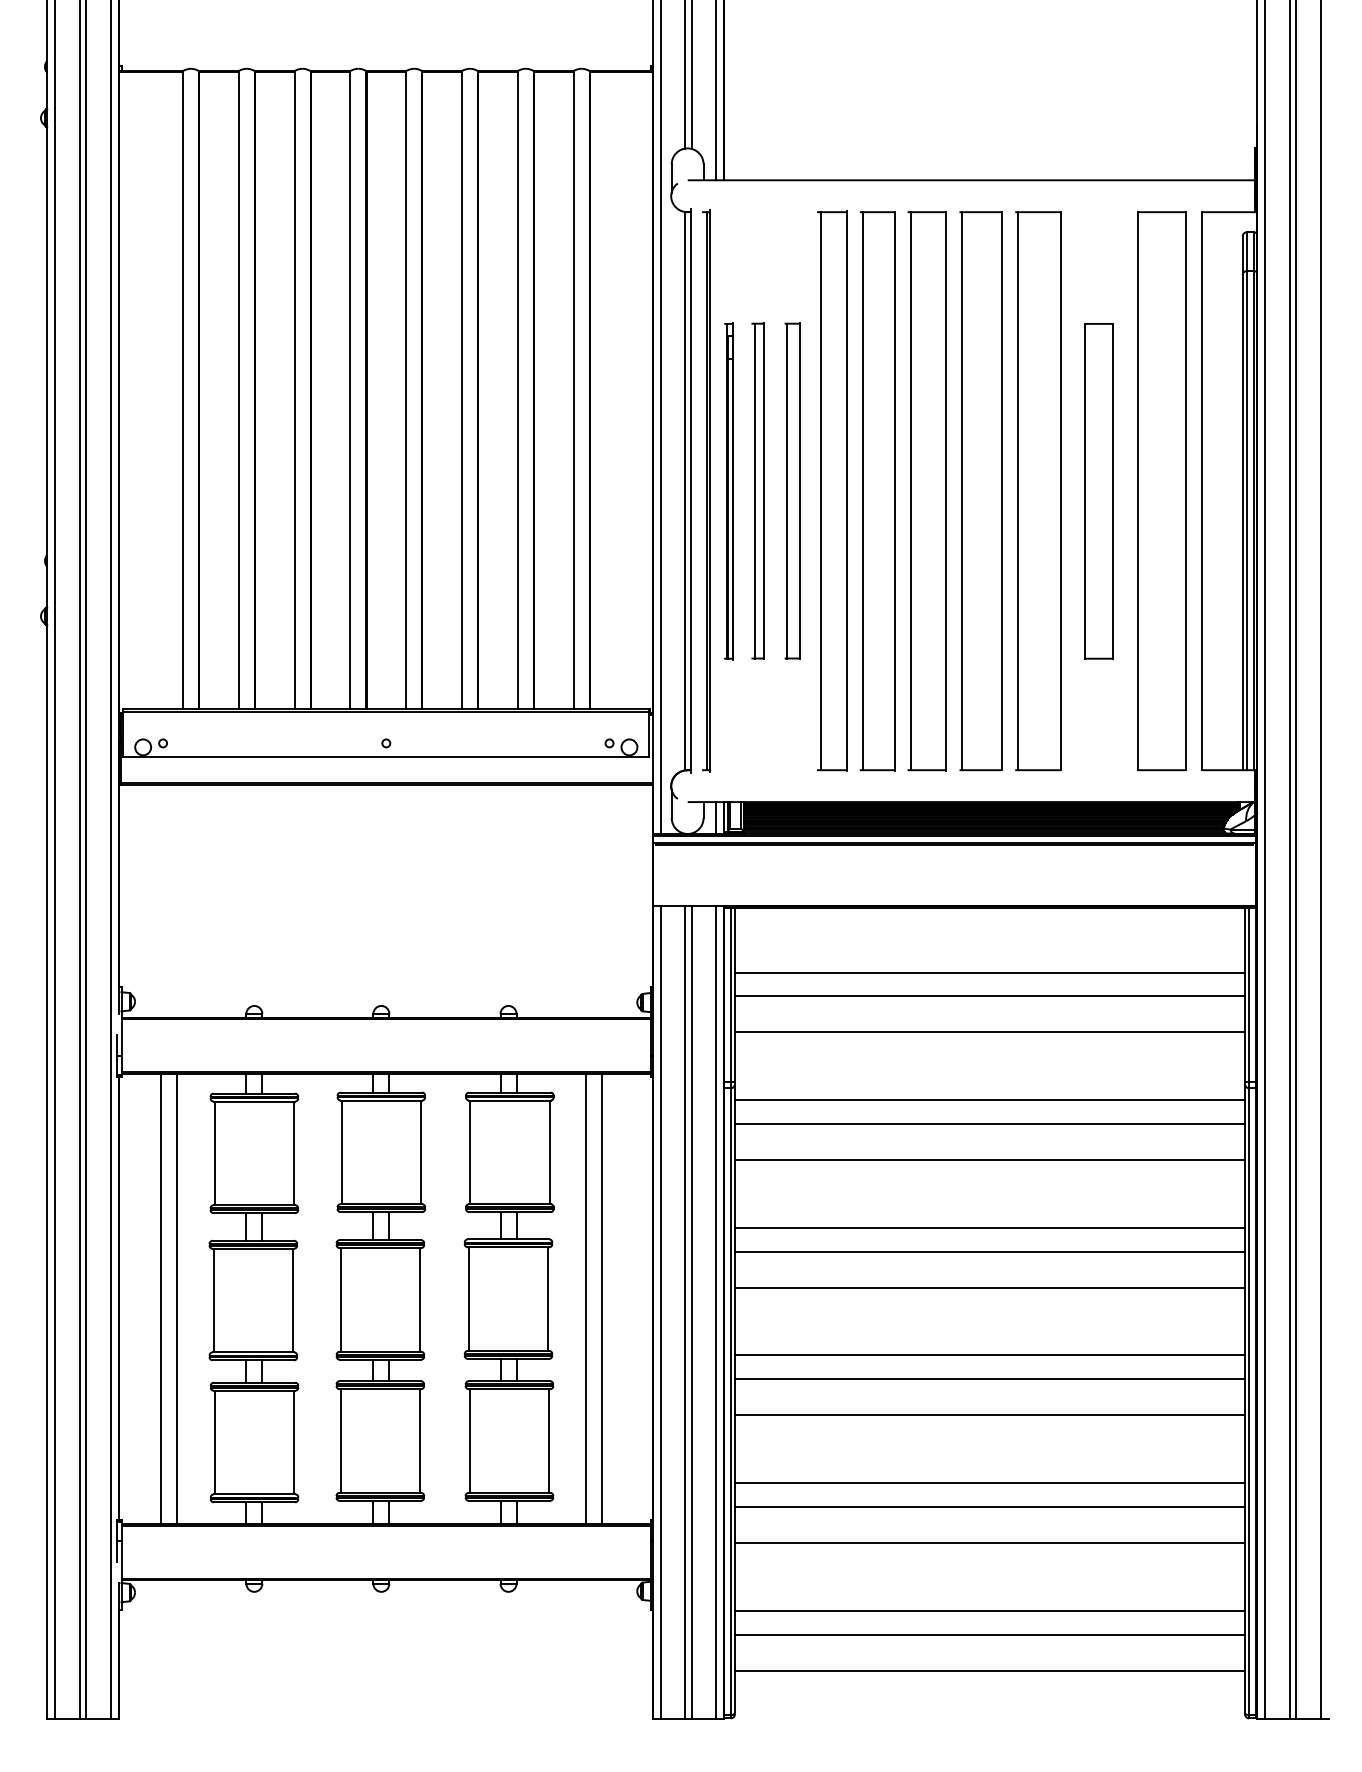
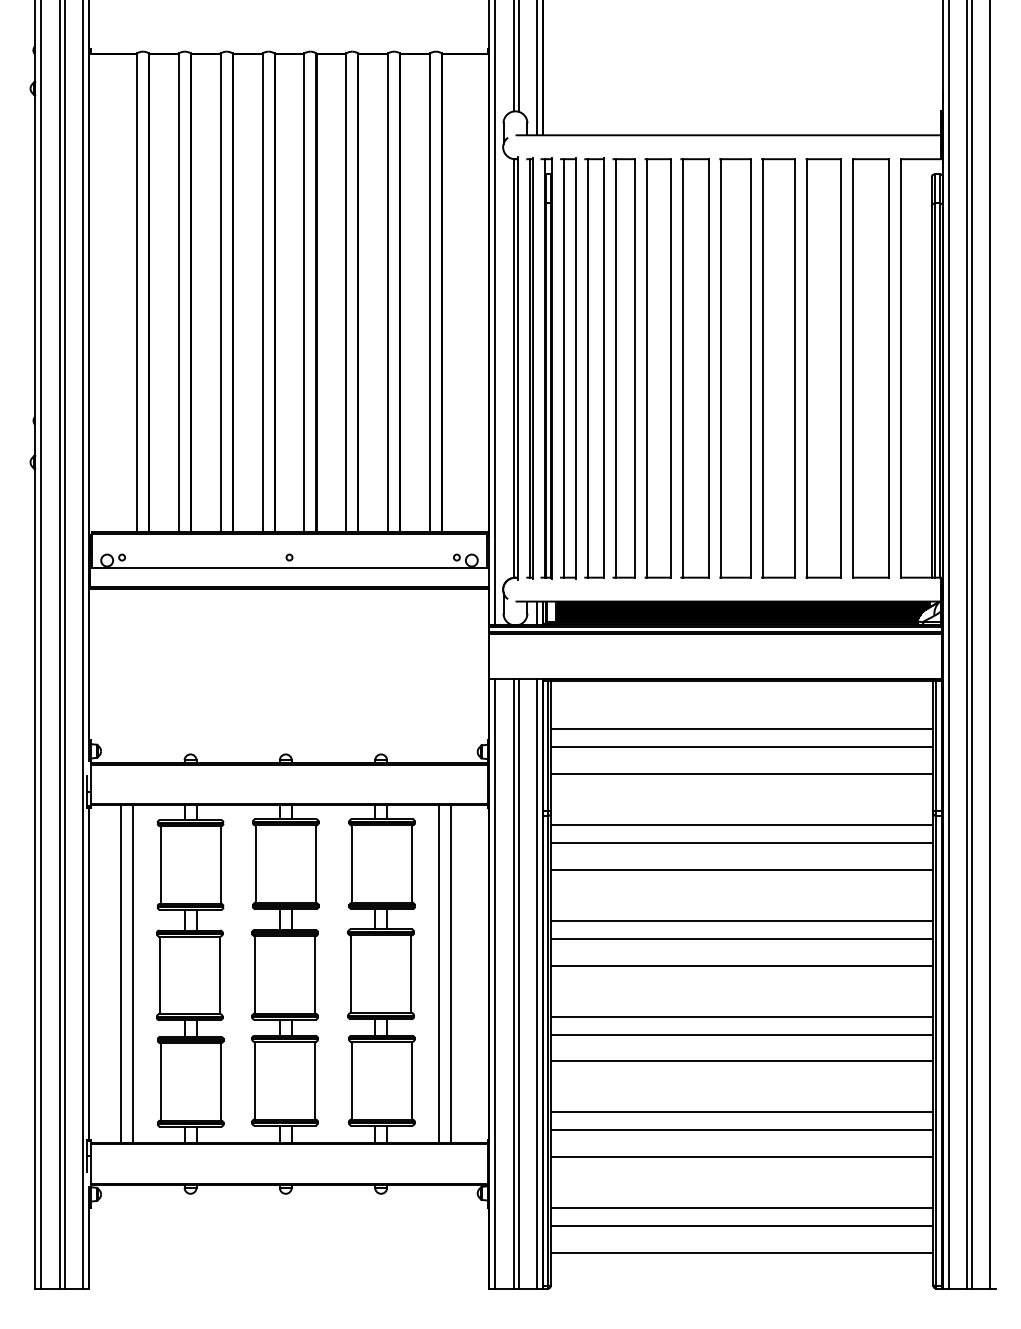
part: (757, 490) -> (567, 367), size x1.67
part: (792, 490) -> (594, 367), size x1.67
part: (728, 491) -> (546, 368), size x1.67
part: (1098, 491) -> (823, 368), size x1.67

